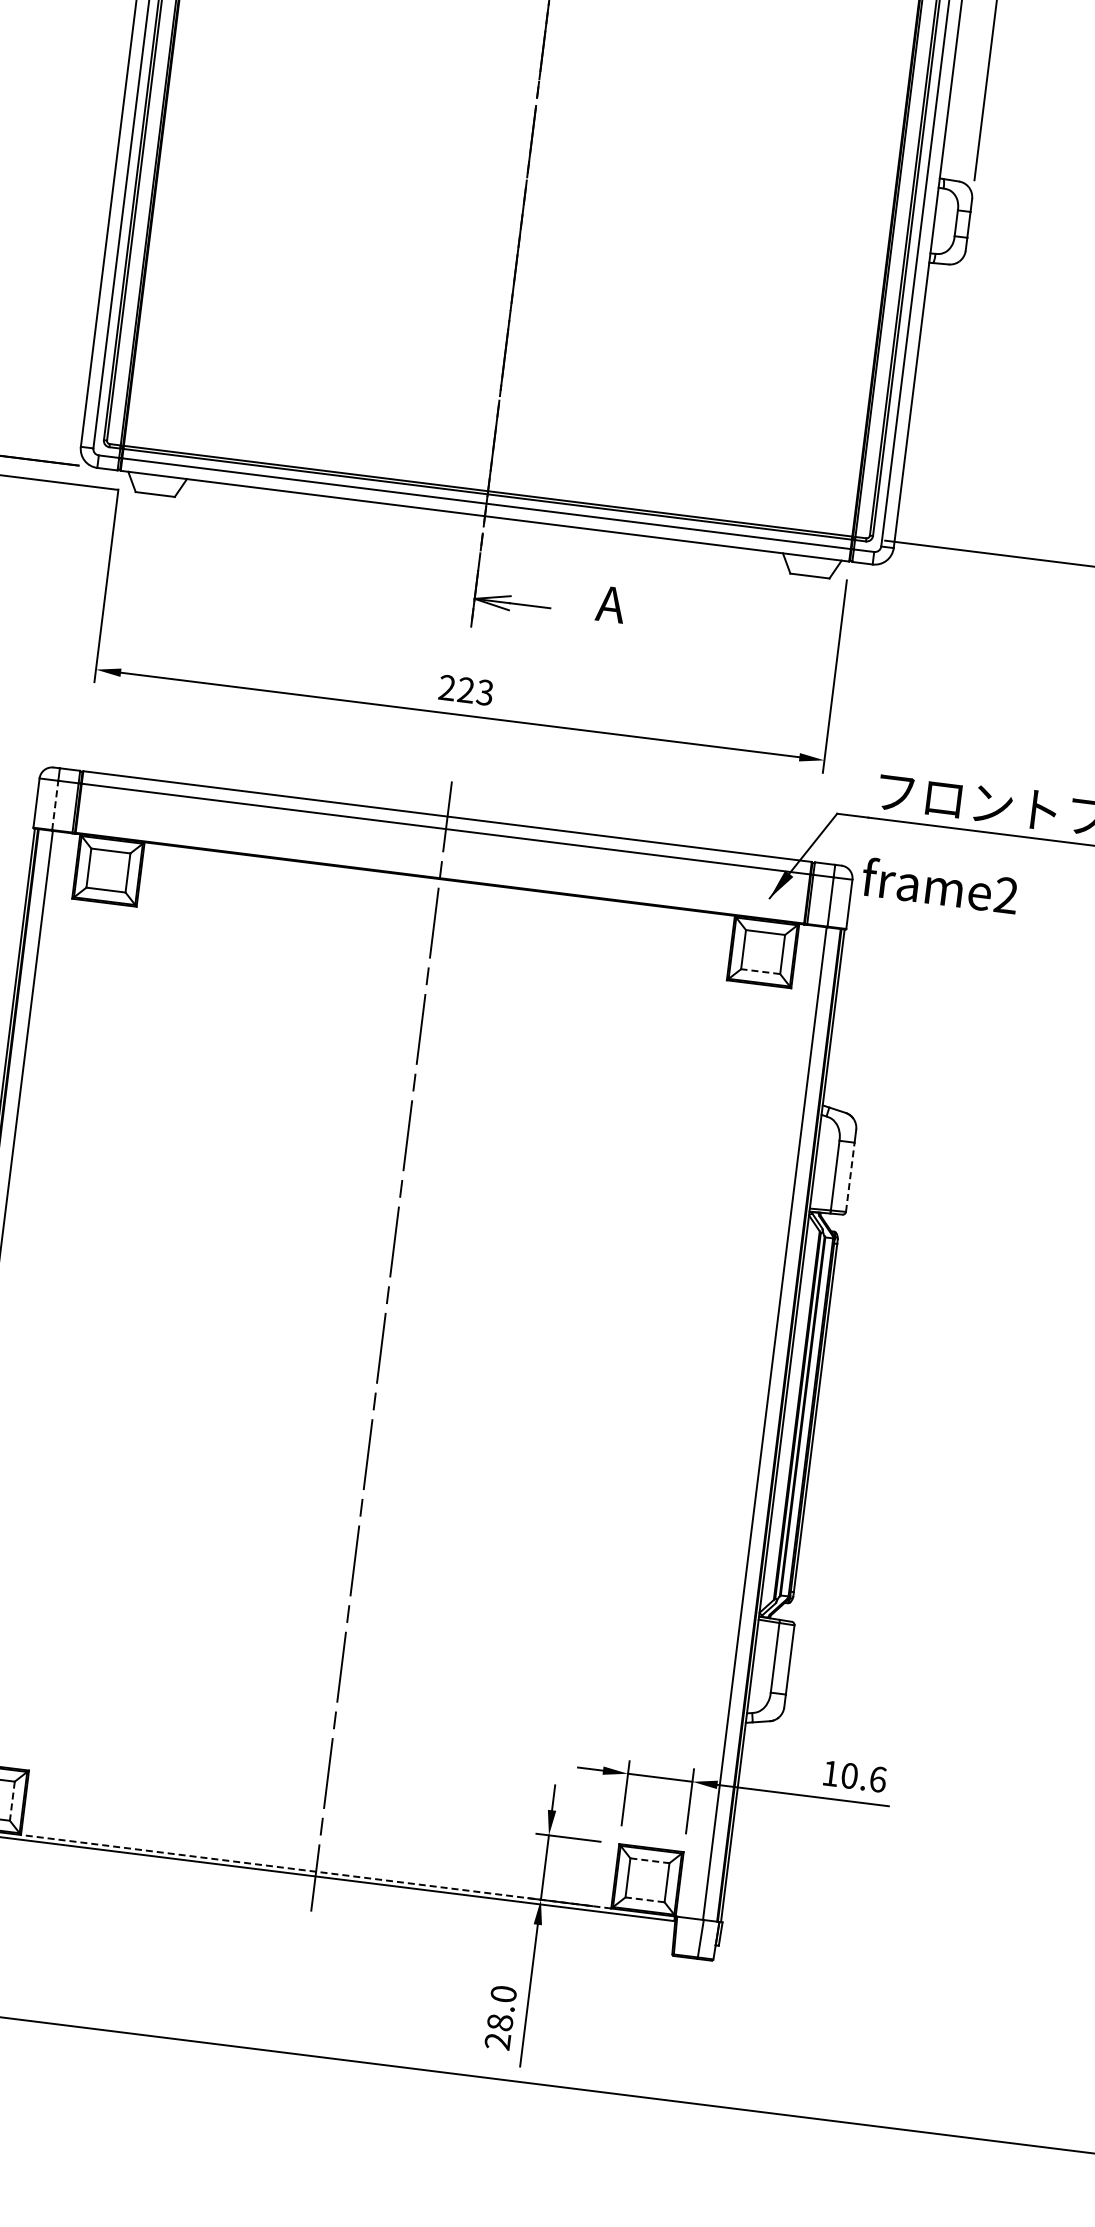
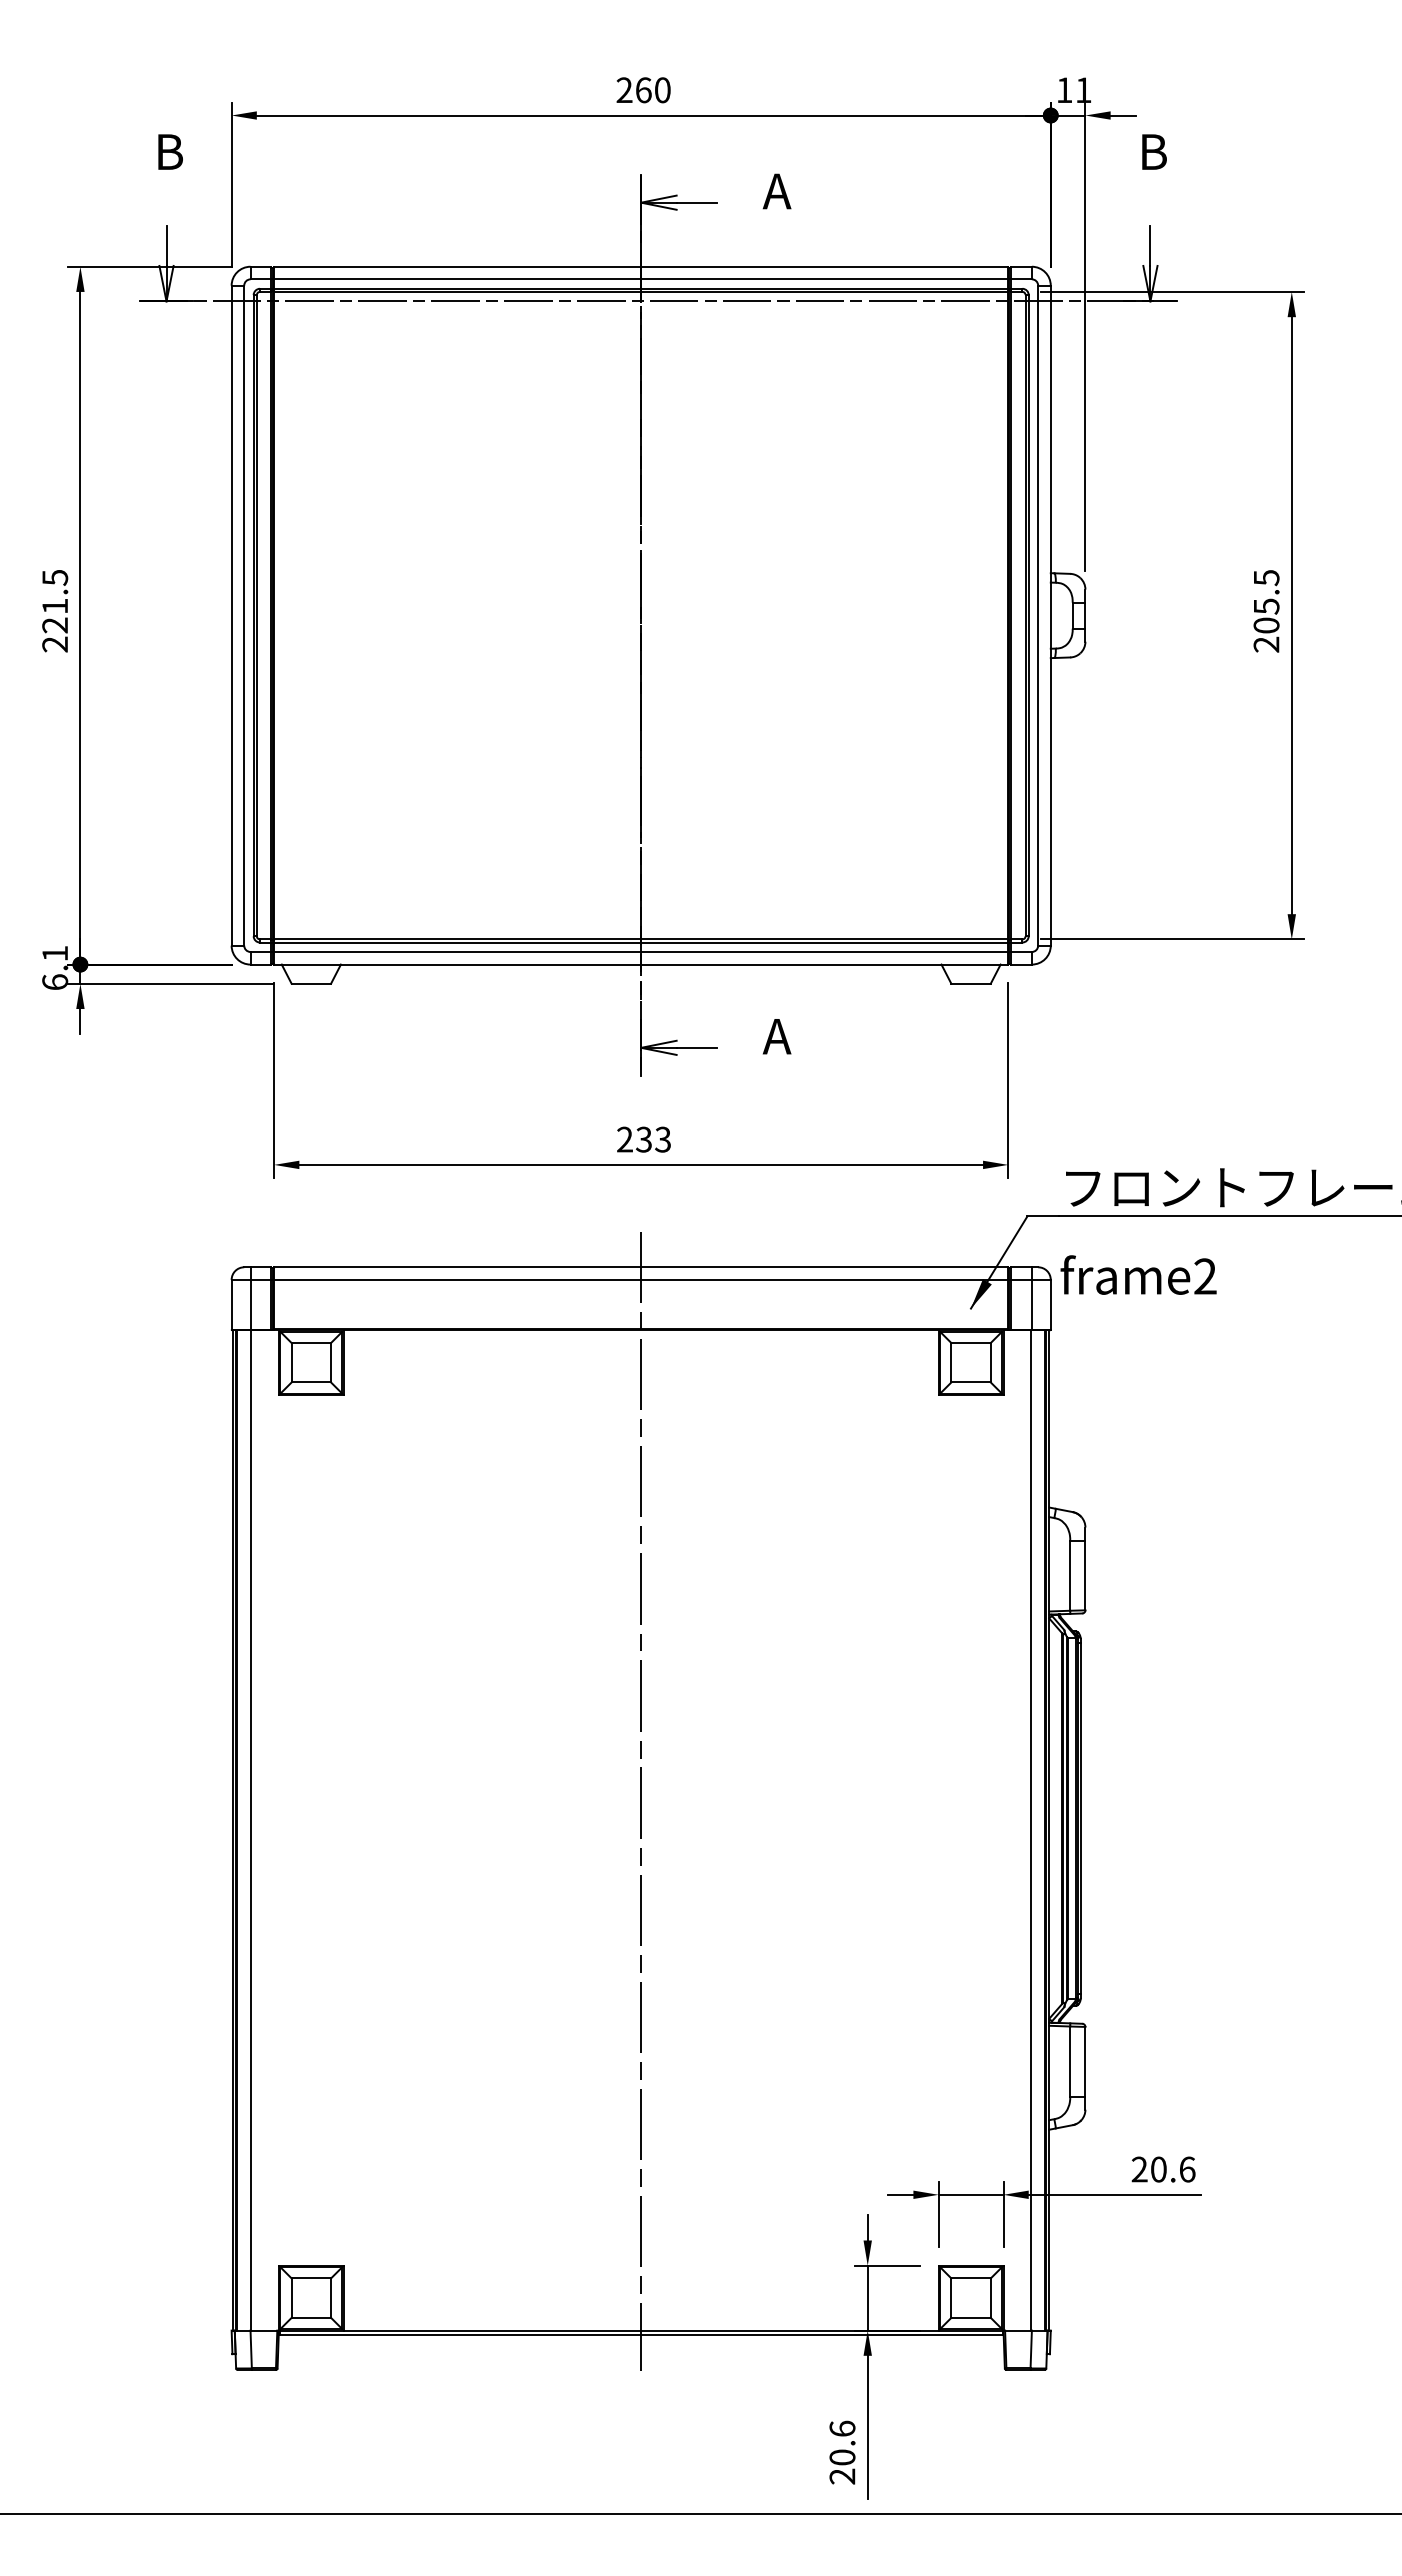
text: (465, 690) -> (643, 1139), 223 -> 233
line: (55, 805) -> (250, 1304), dashed -> solid
line: (761, 971) -> (971, 1382), dashed -> solid
line: (850, 1177) -> (1085, 1575), dashed -> solid
text: (830, 1773) -> (1139, 2169), 10.6 -> 20.6
line: (12, 1801) -> (331, 2298), dashed -> solid
line: (650, 1860) -> (971, 2278), dashed -> solid
line: (315, 1871) -> (640, 2330), dashed -> solid
line: (645, 1899) -> (971, 2317), dashed -> solid
text: (502, 2007) -> (842, 2442), 28.0 -> 20.6

